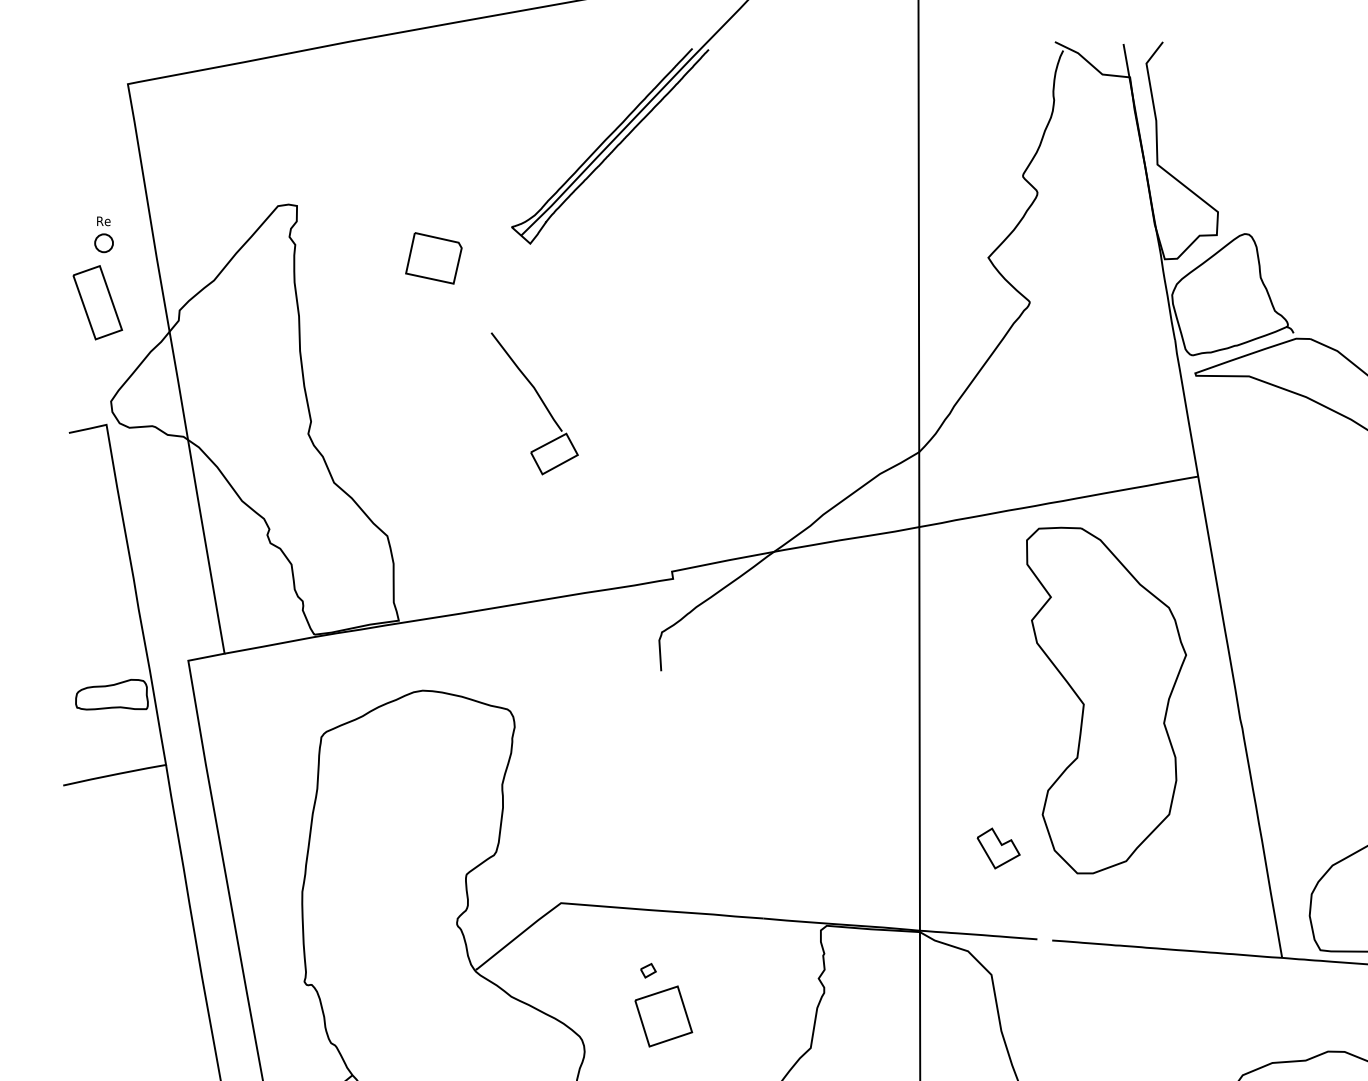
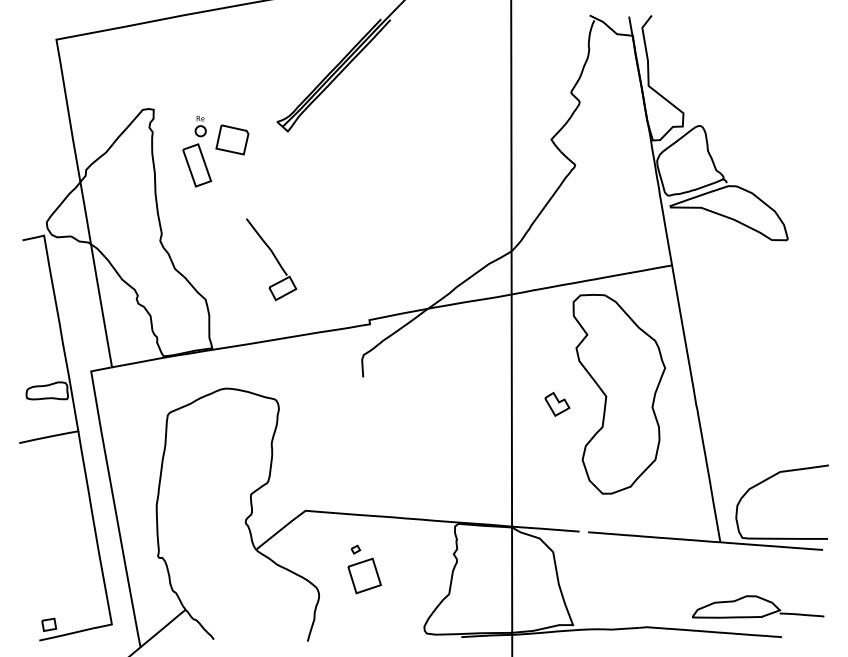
part: (98, 278) -> (197, 151), moved
part: (534, 403) -> (271, 259), moved
part: (998, 846) -> (557, 403), moved

